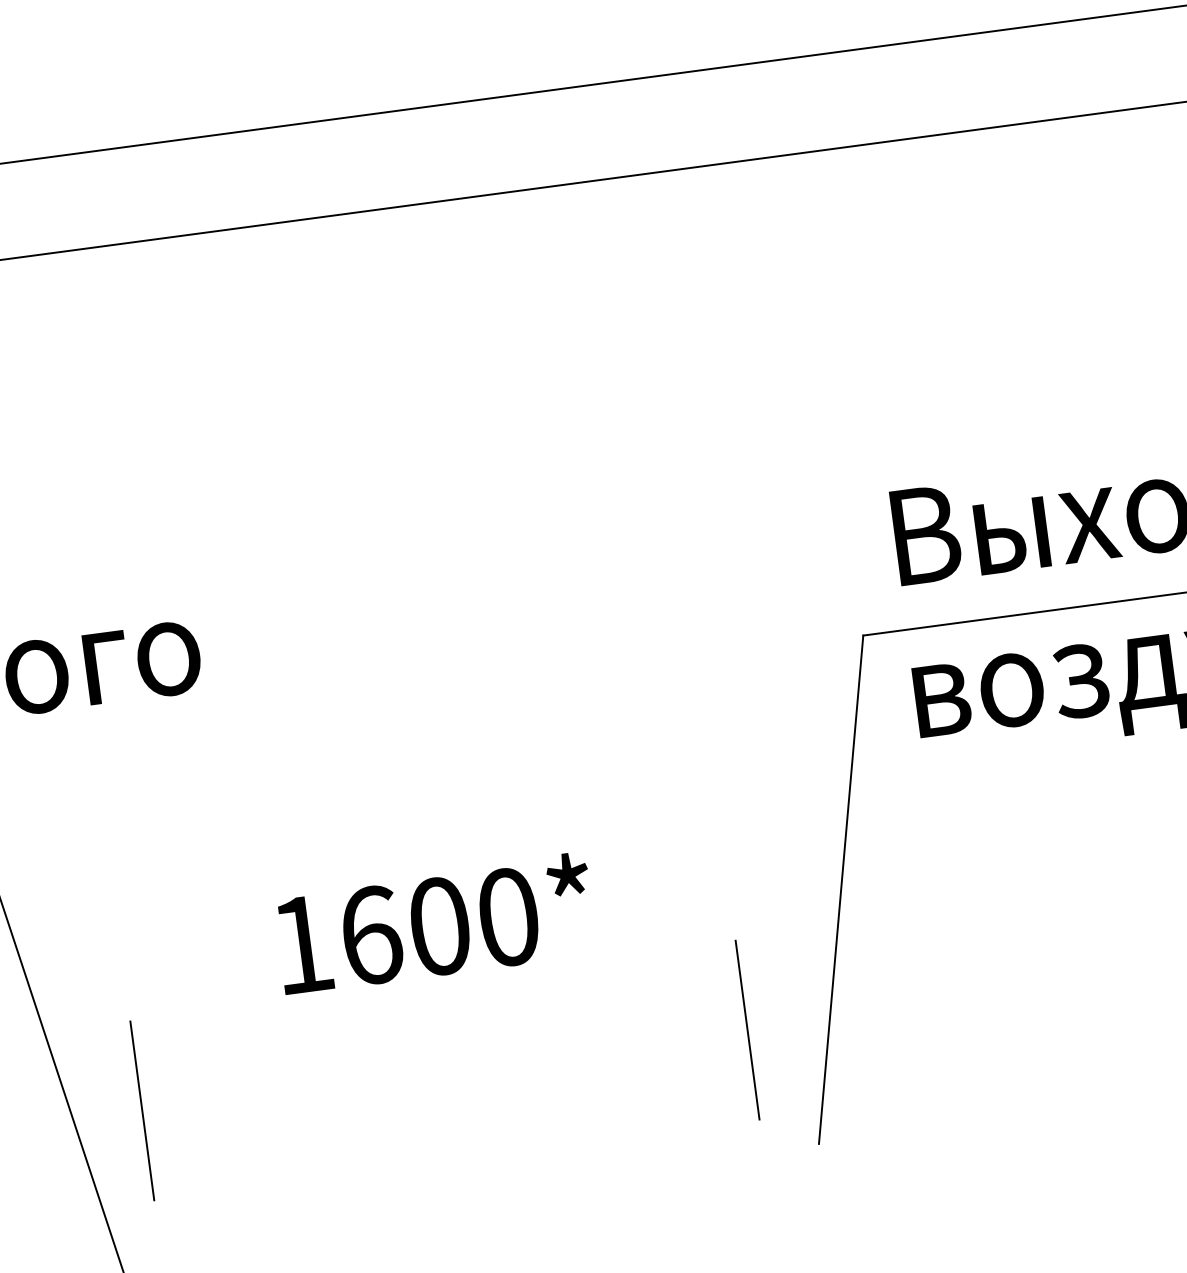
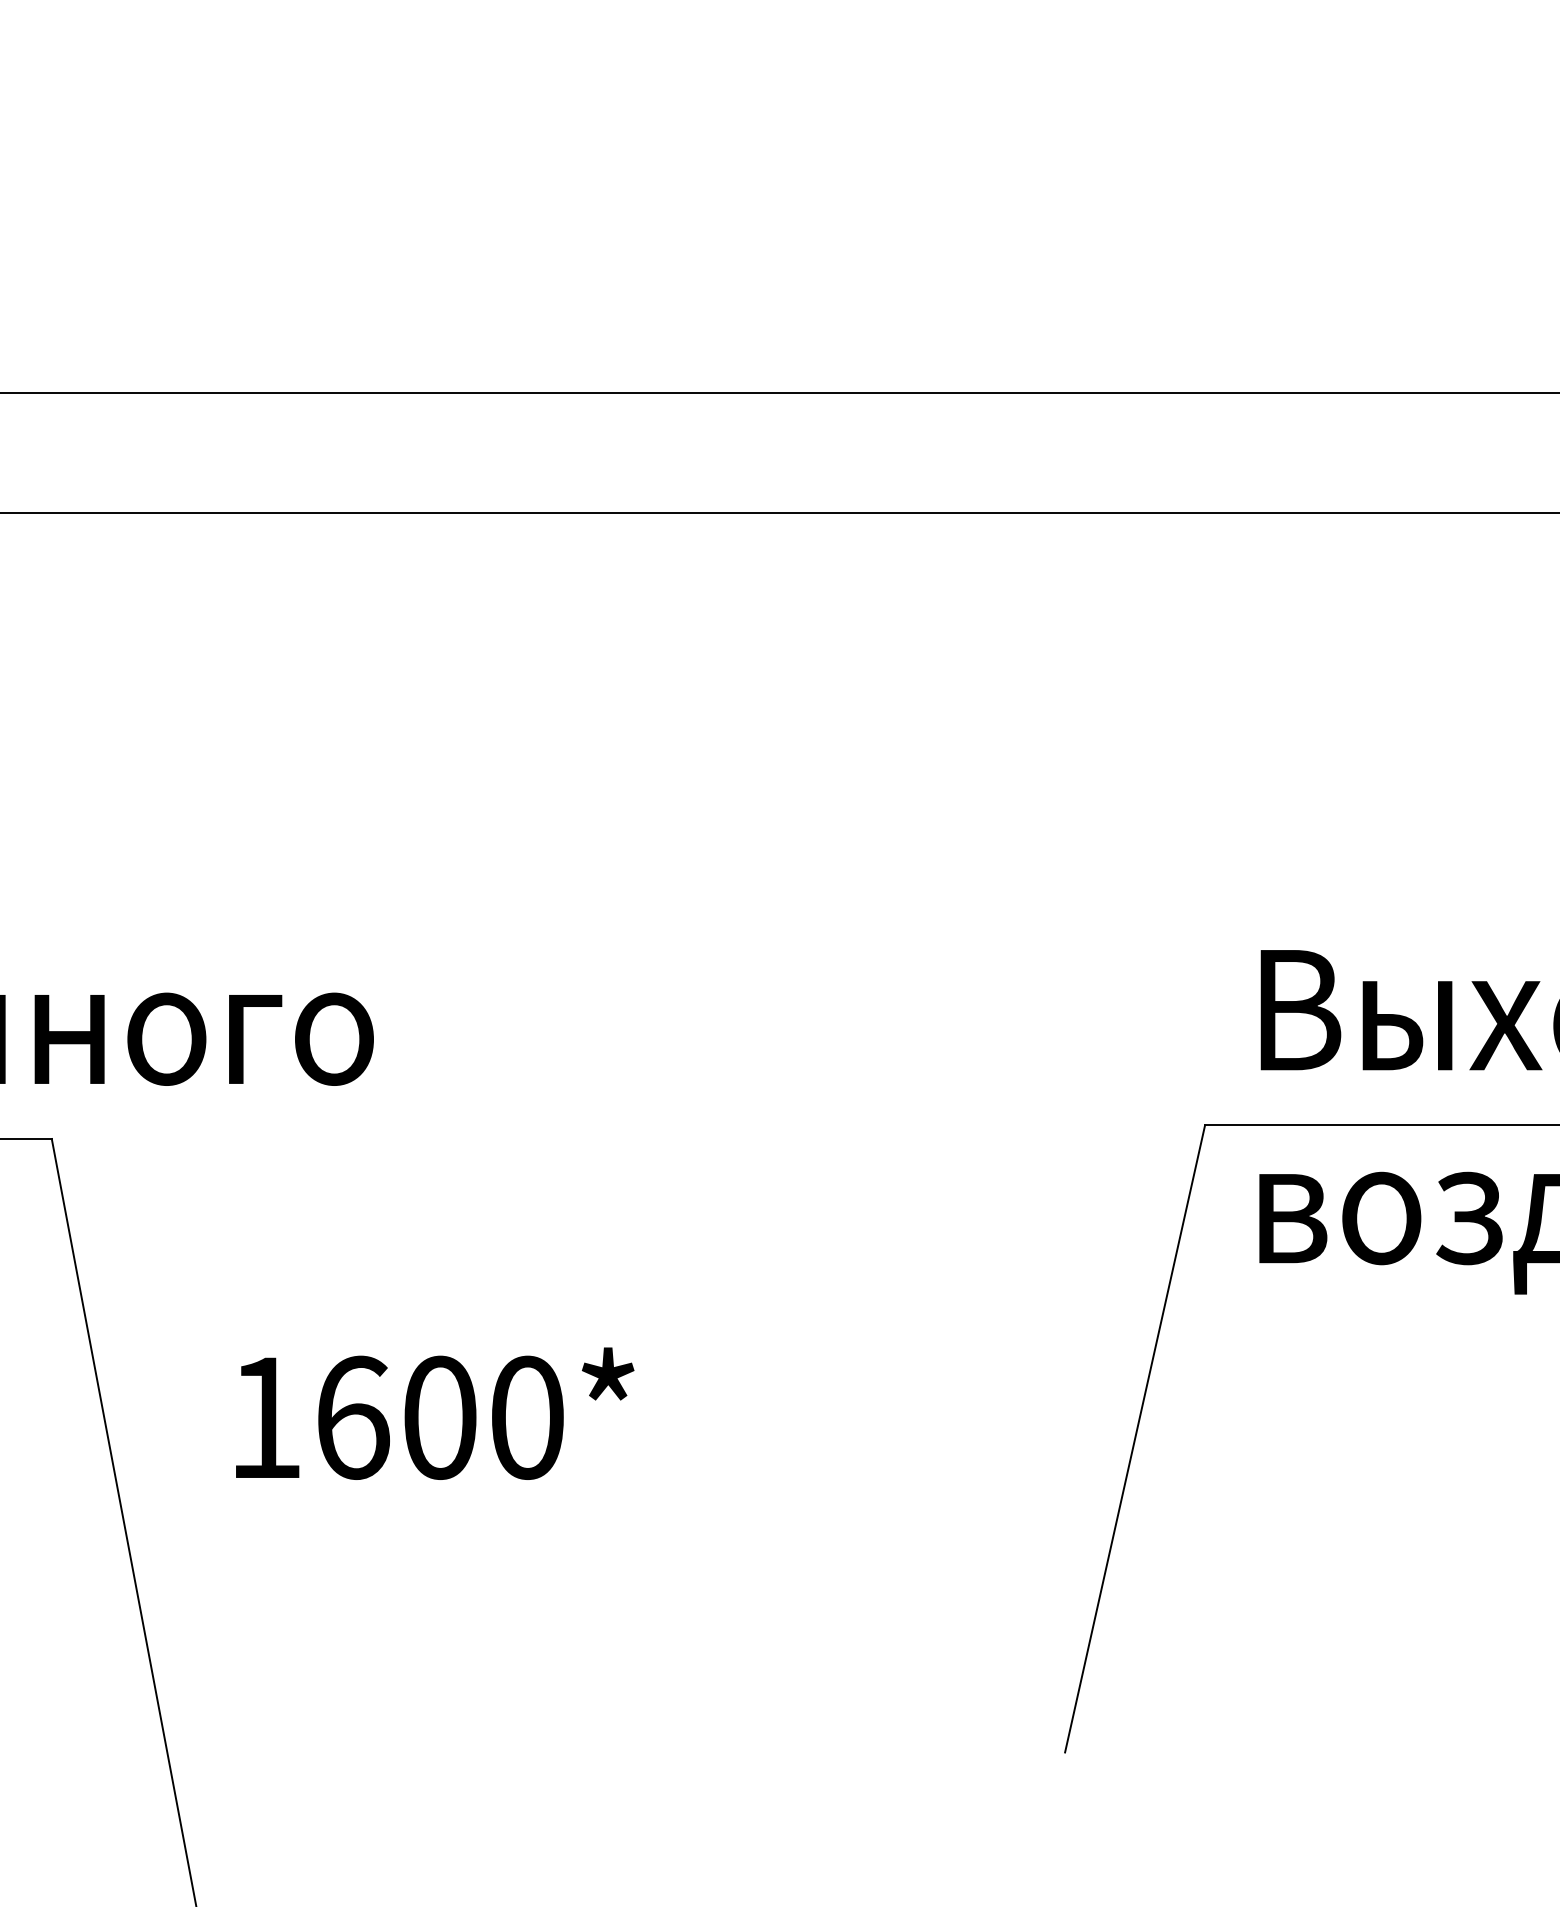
text: (435, 923) -> (435, 1413), moved
line: (747, 1030) -> (994, 1598), removed
line: (141, 1110) -> (225, 1598), removed

